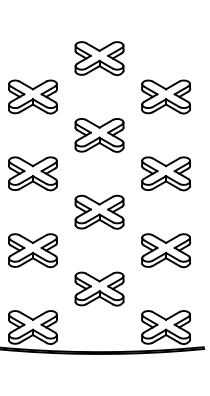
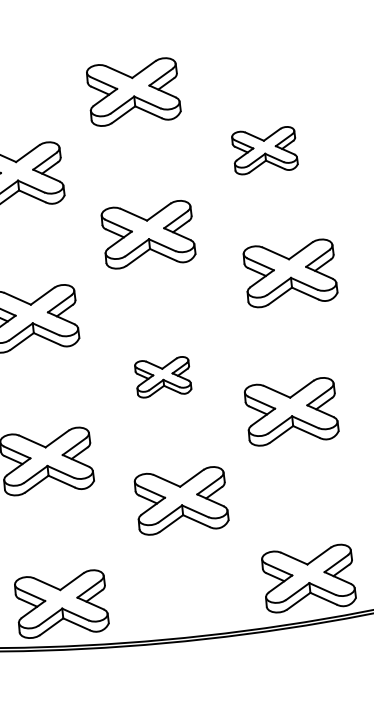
part: (166, 96) -> (265, 149), size x0.7
part: (165, 173) -> (289, 273), moved
part: (99, 211) -> (163, 376), size x0.6
part: (165, 250) -> (290, 411), moved
part: (99, 288) -> (181, 500), moved

